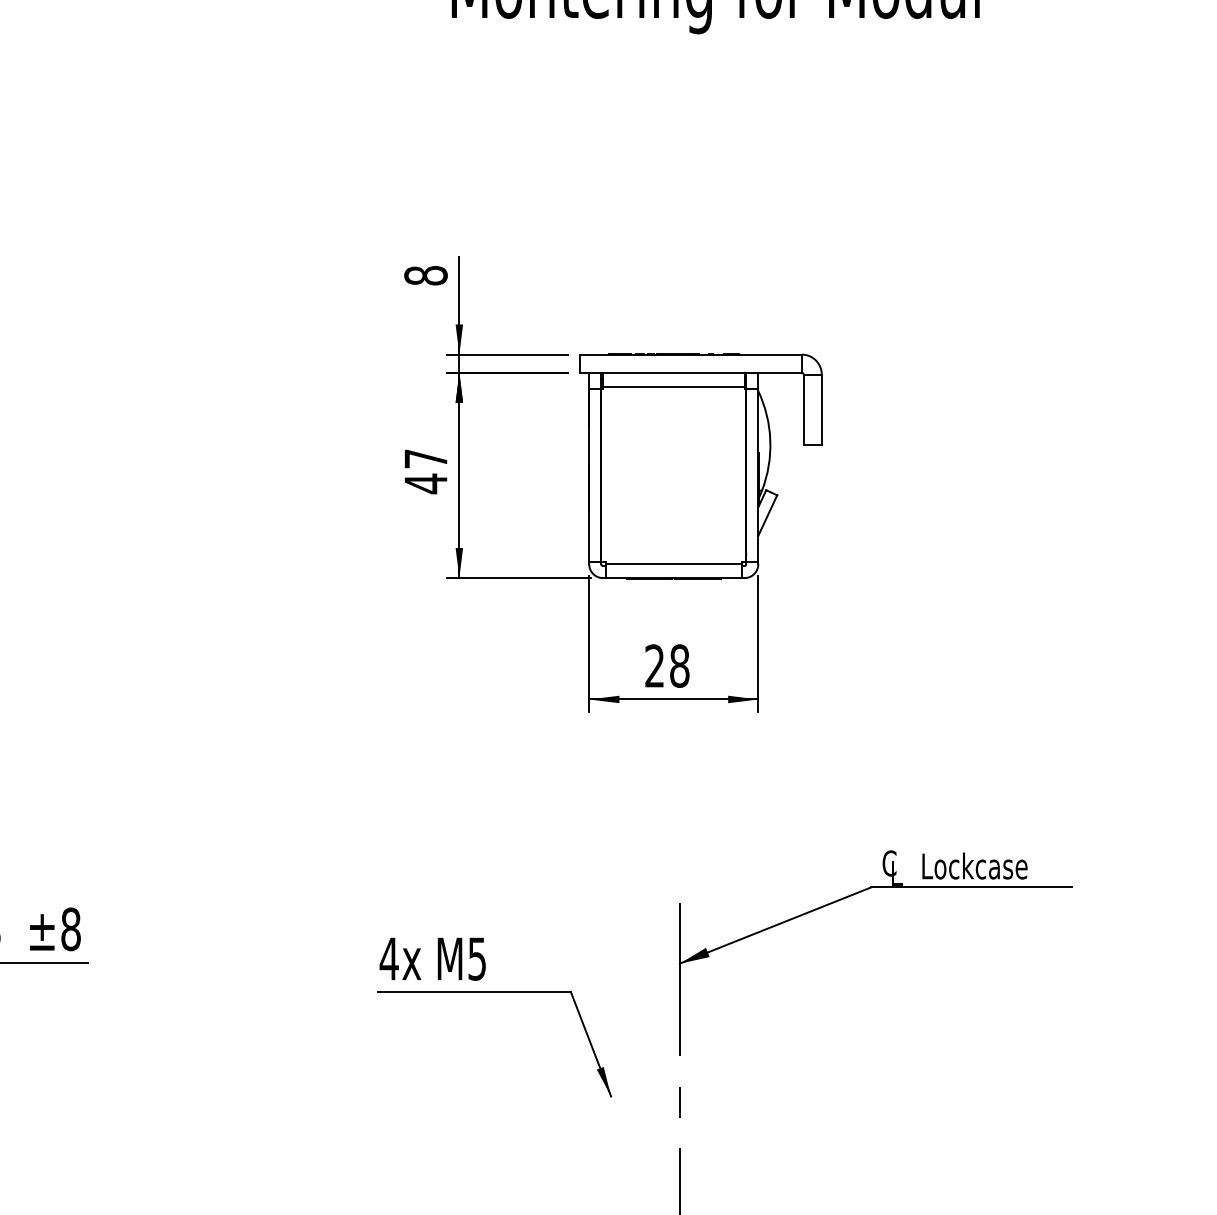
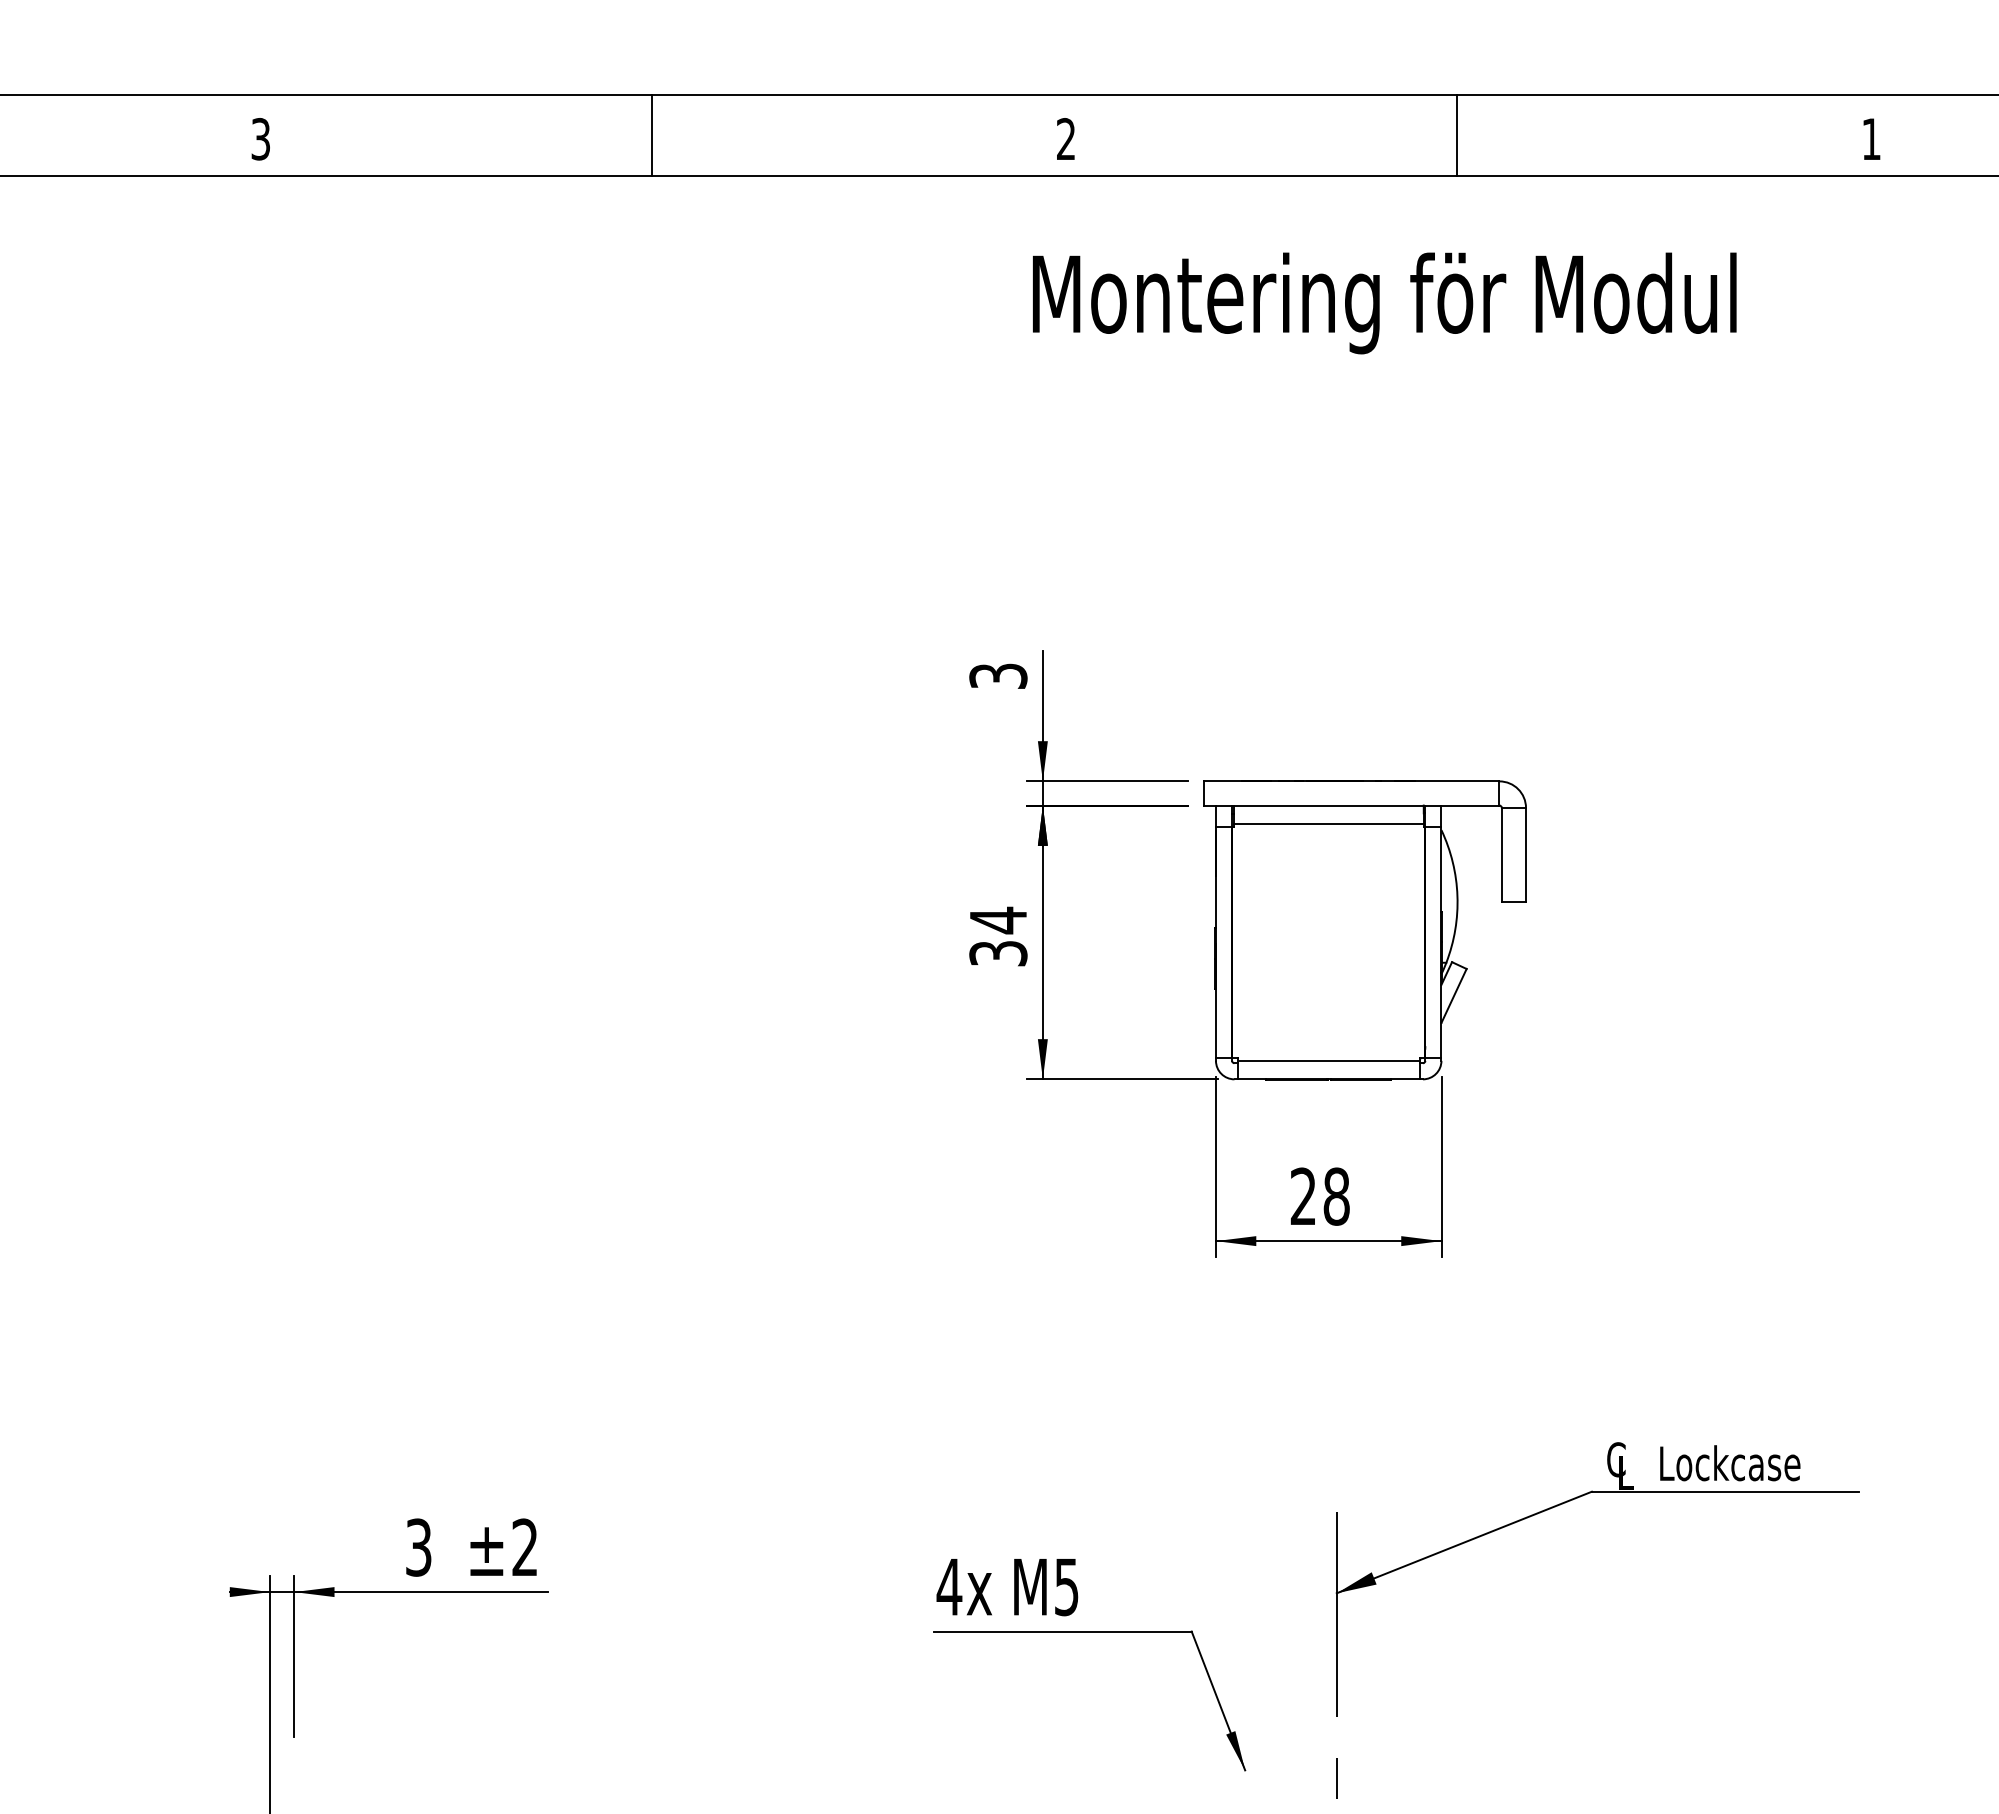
text: (426, 275) -> (998, 676), 8 -> 3
text: (426, 470) -> (998, 936), 47 -> 34
text: (71, 929) -> (525, 1547), ±8 -> ±2

